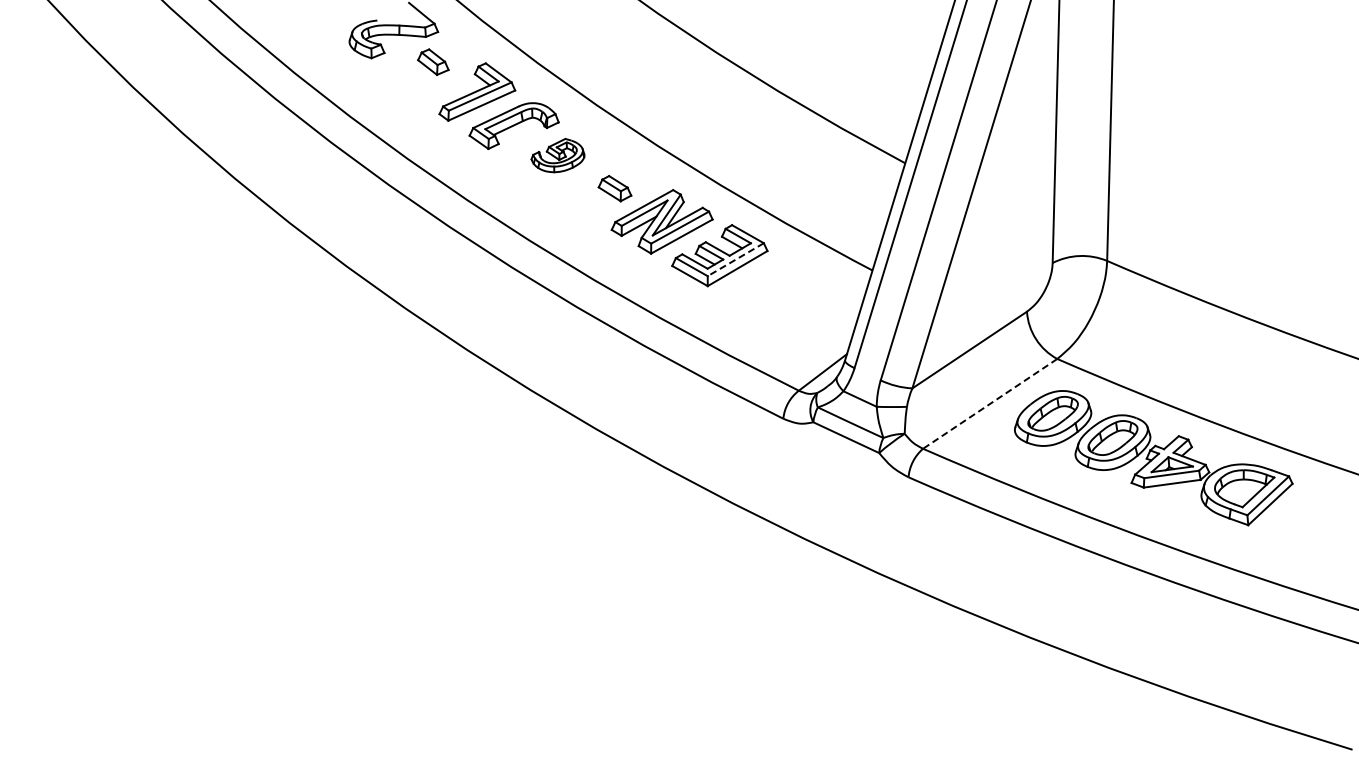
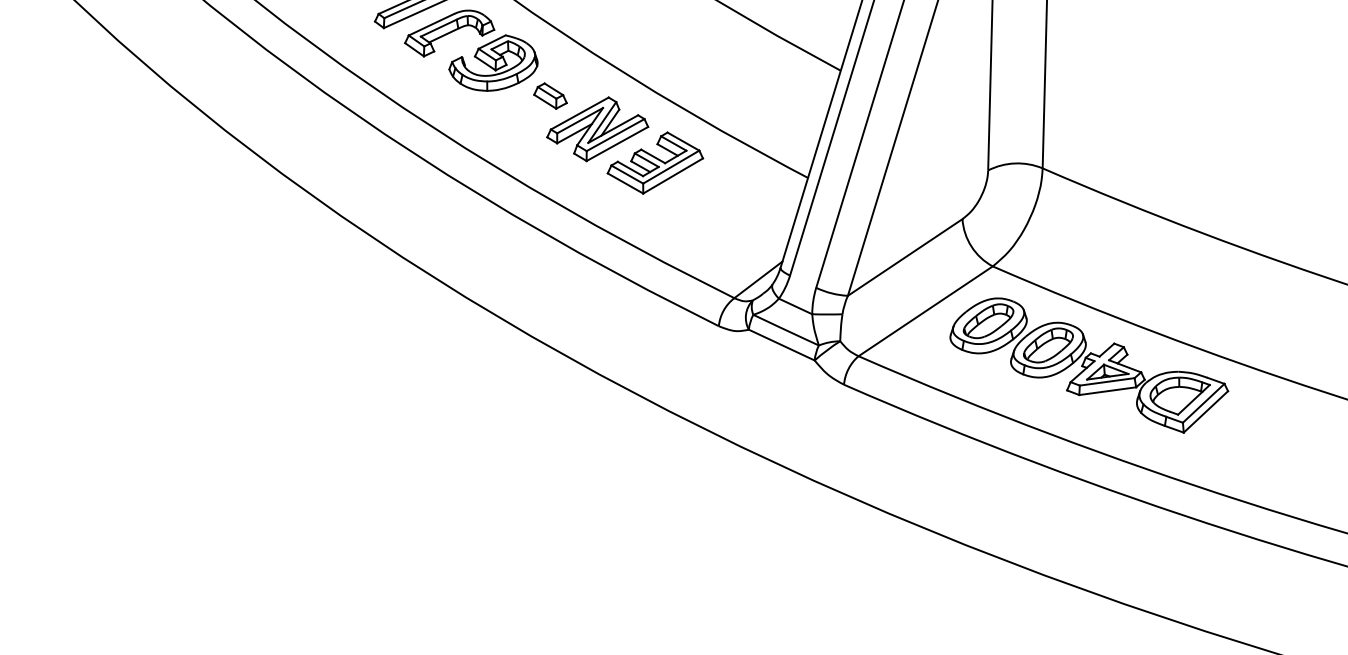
part: (557, 155) -> (493, 62), size x1.67
line: (735, 259) -> (671, 166), dashed -> solid
line: (990, 403) -> (926, 310), dashed -> solid

